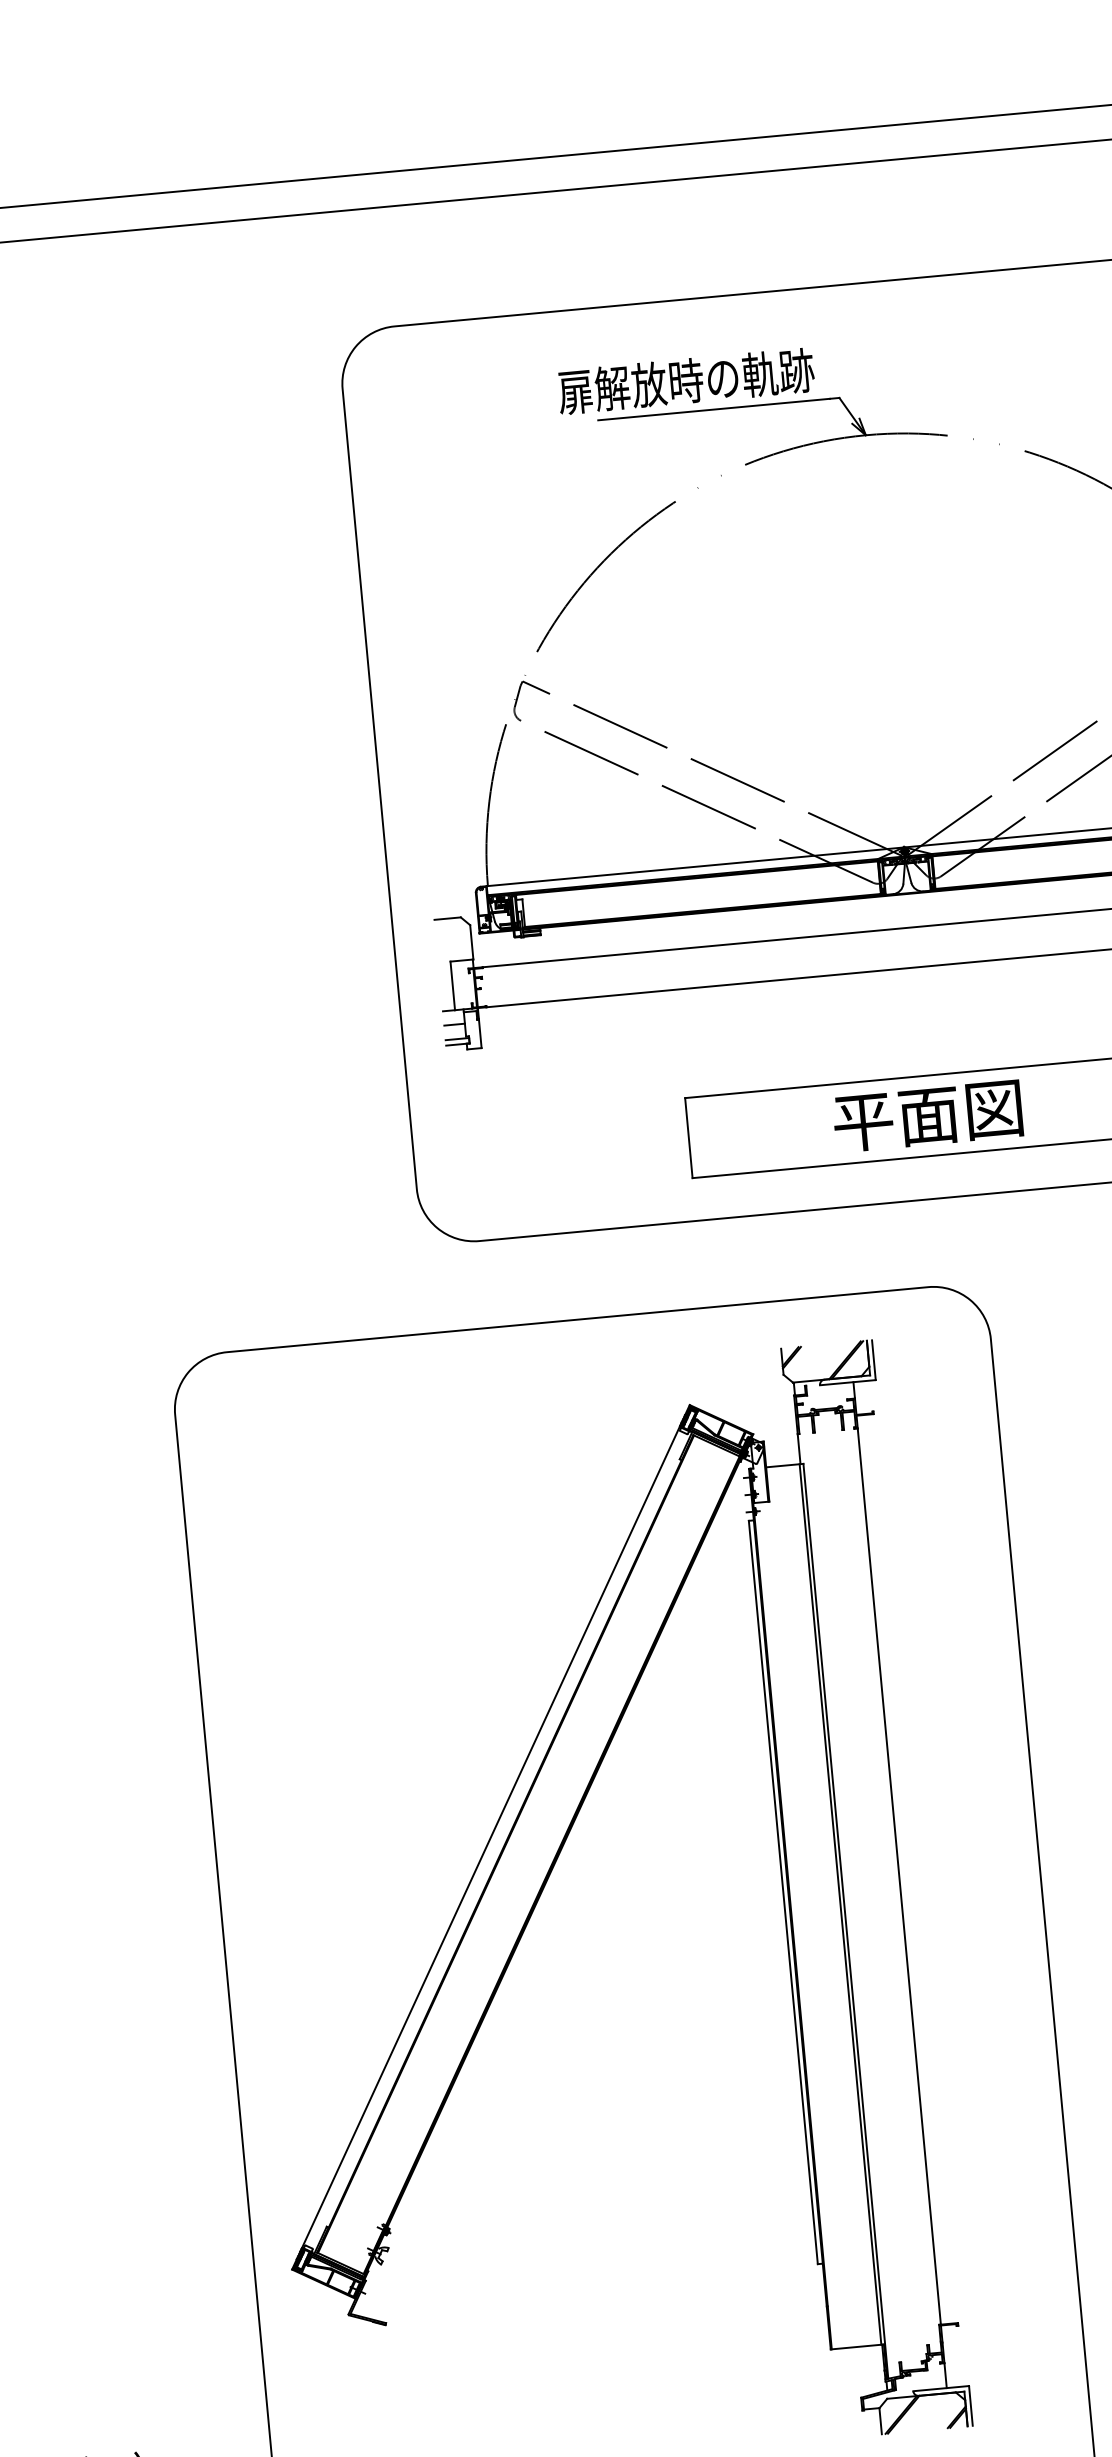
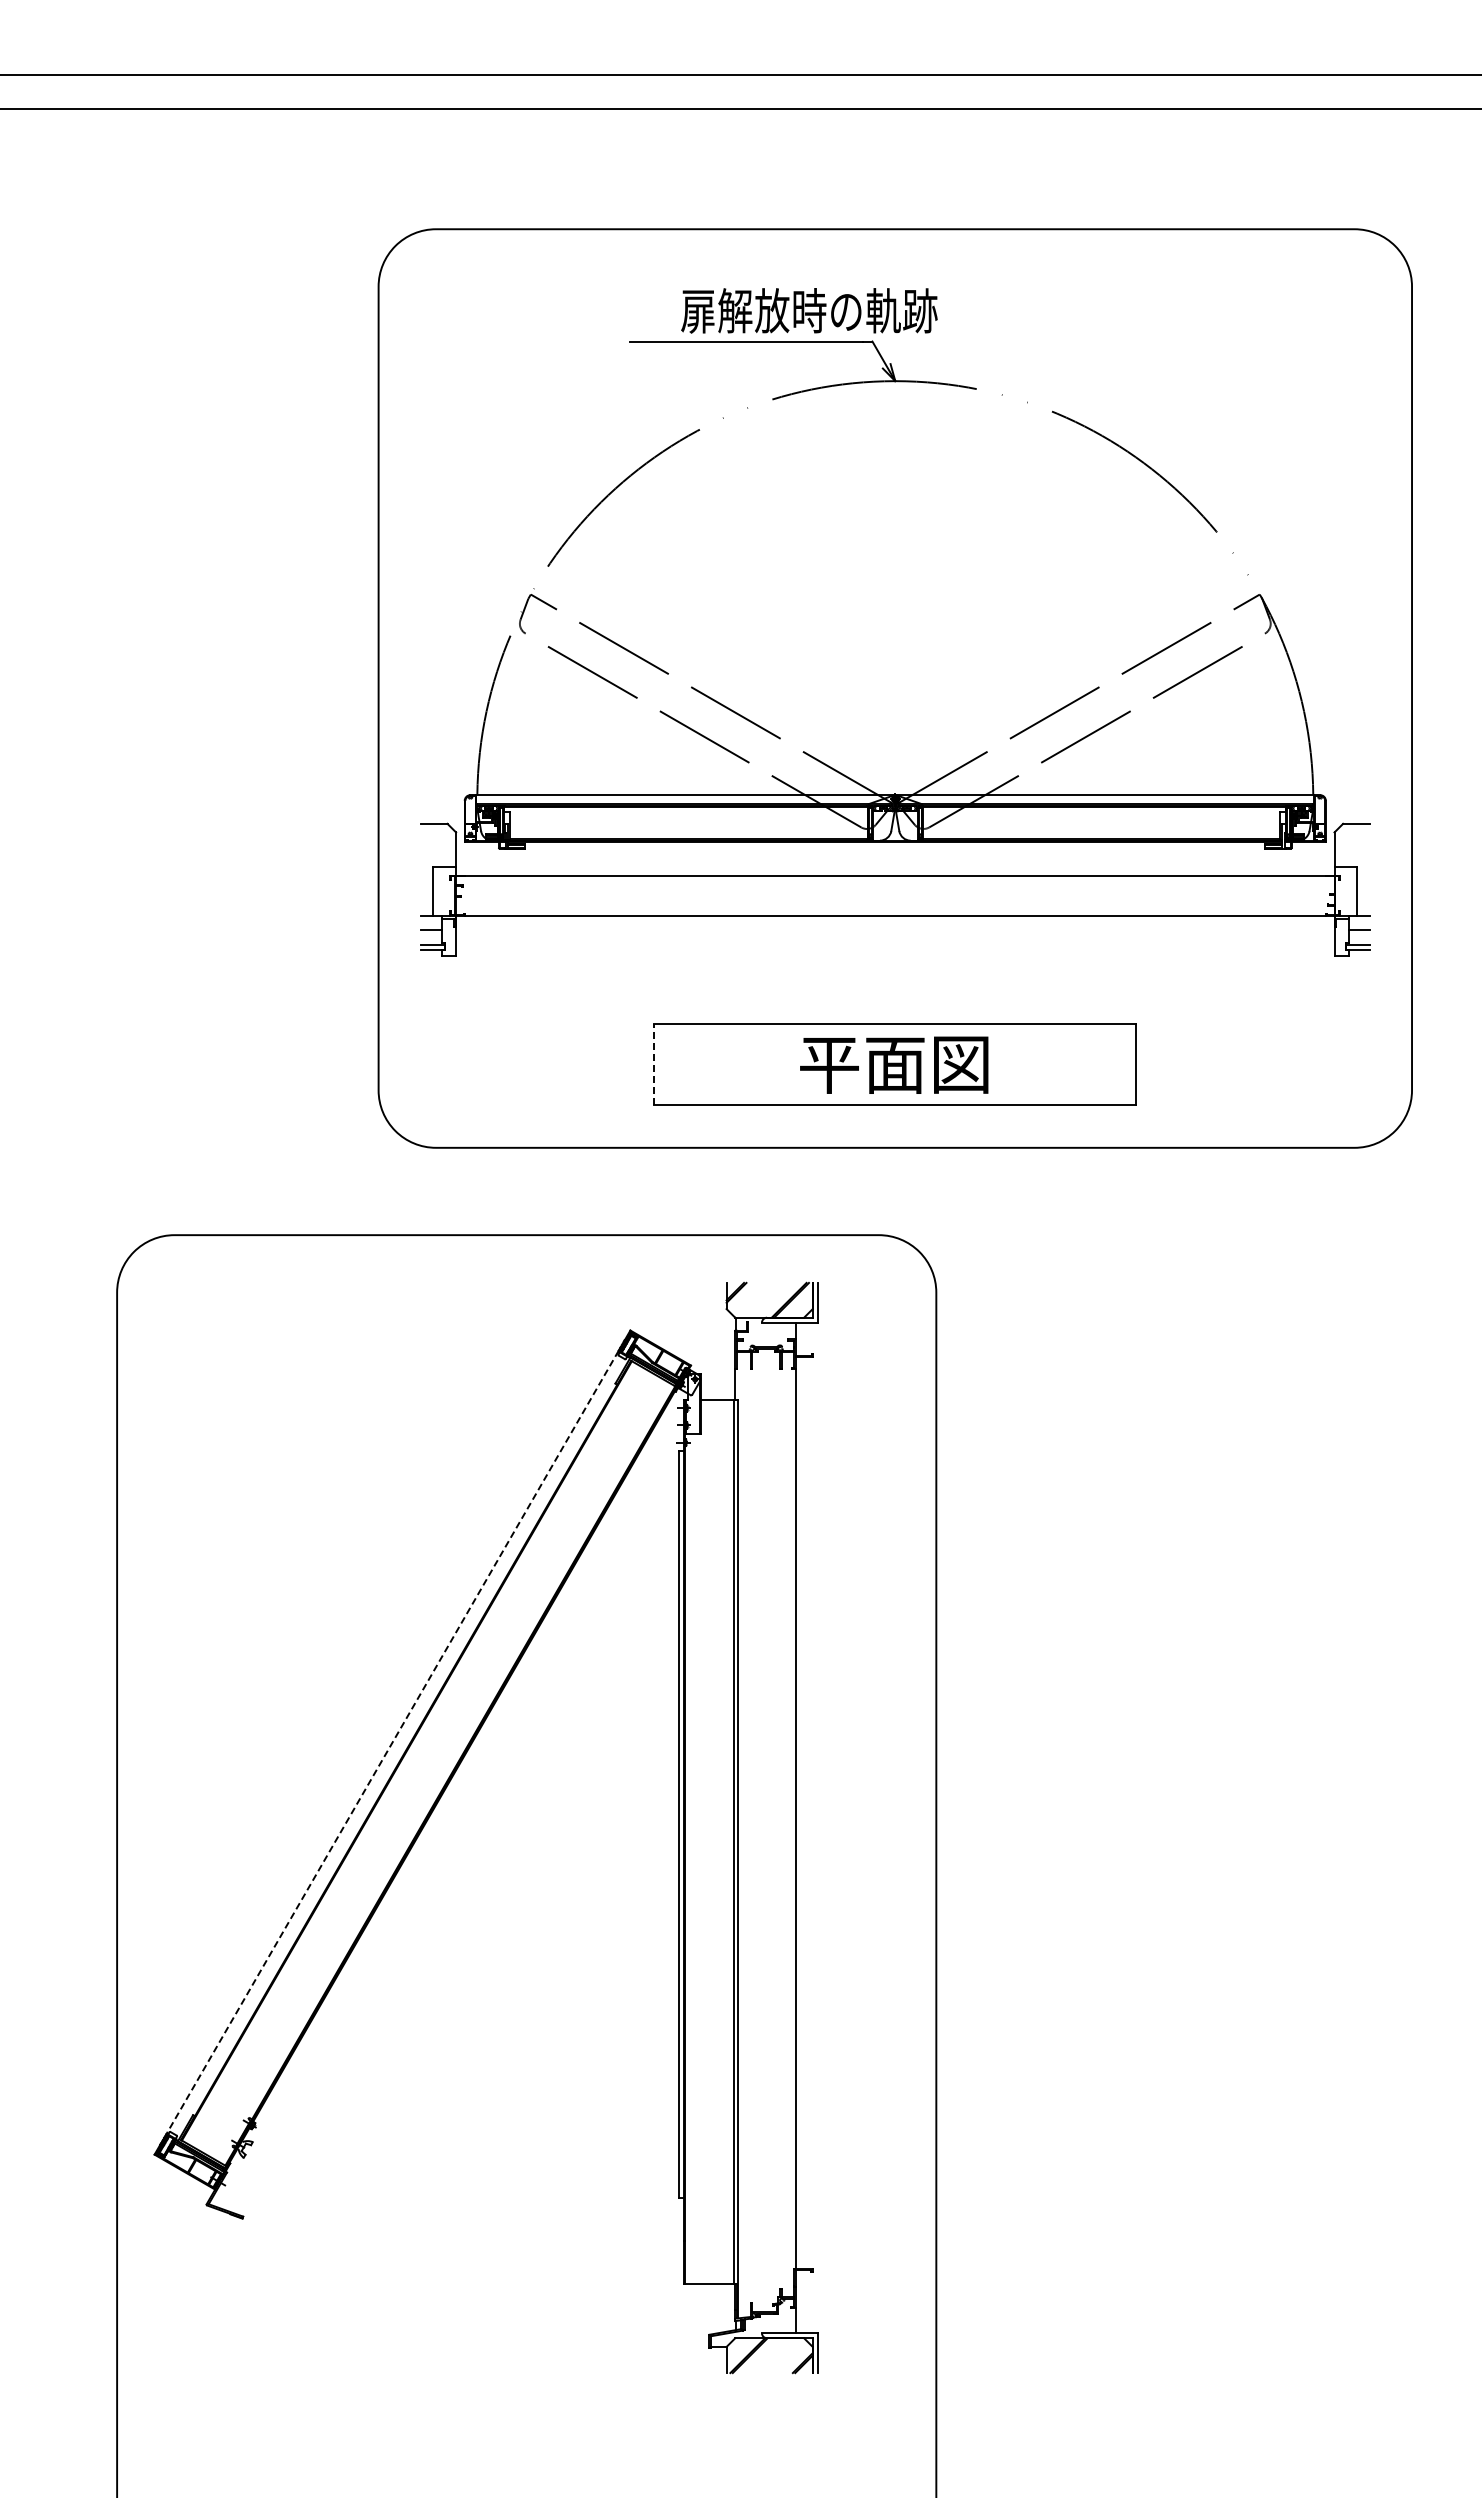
text: (686, 380) -> (809, 310), moved
line: (689, 1137) -> (654, 1064), solid -> dashed
line: (490, 1837) -> (392, 1742), solid -> dashed

